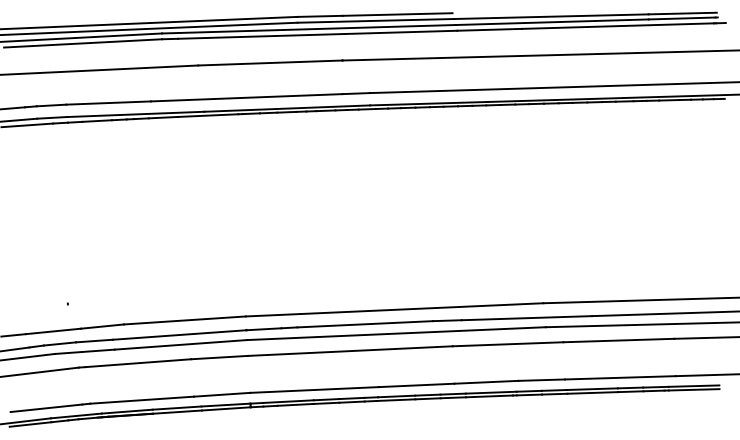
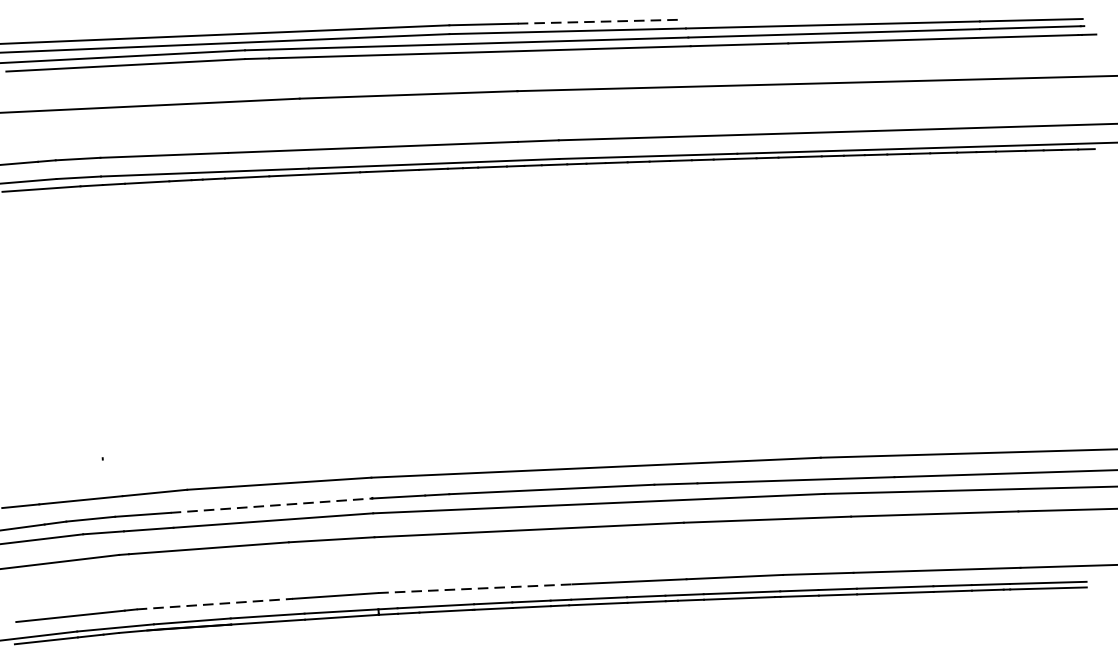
line: (397, 14) -> (600, 21), solid -> dashed
line: (179, 335) -> (271, 506), solid -> dashed
line: (315, 389) -> (476, 587), solid -> dashed
line: (142, 400) -> (215, 604), solid -> dashed

